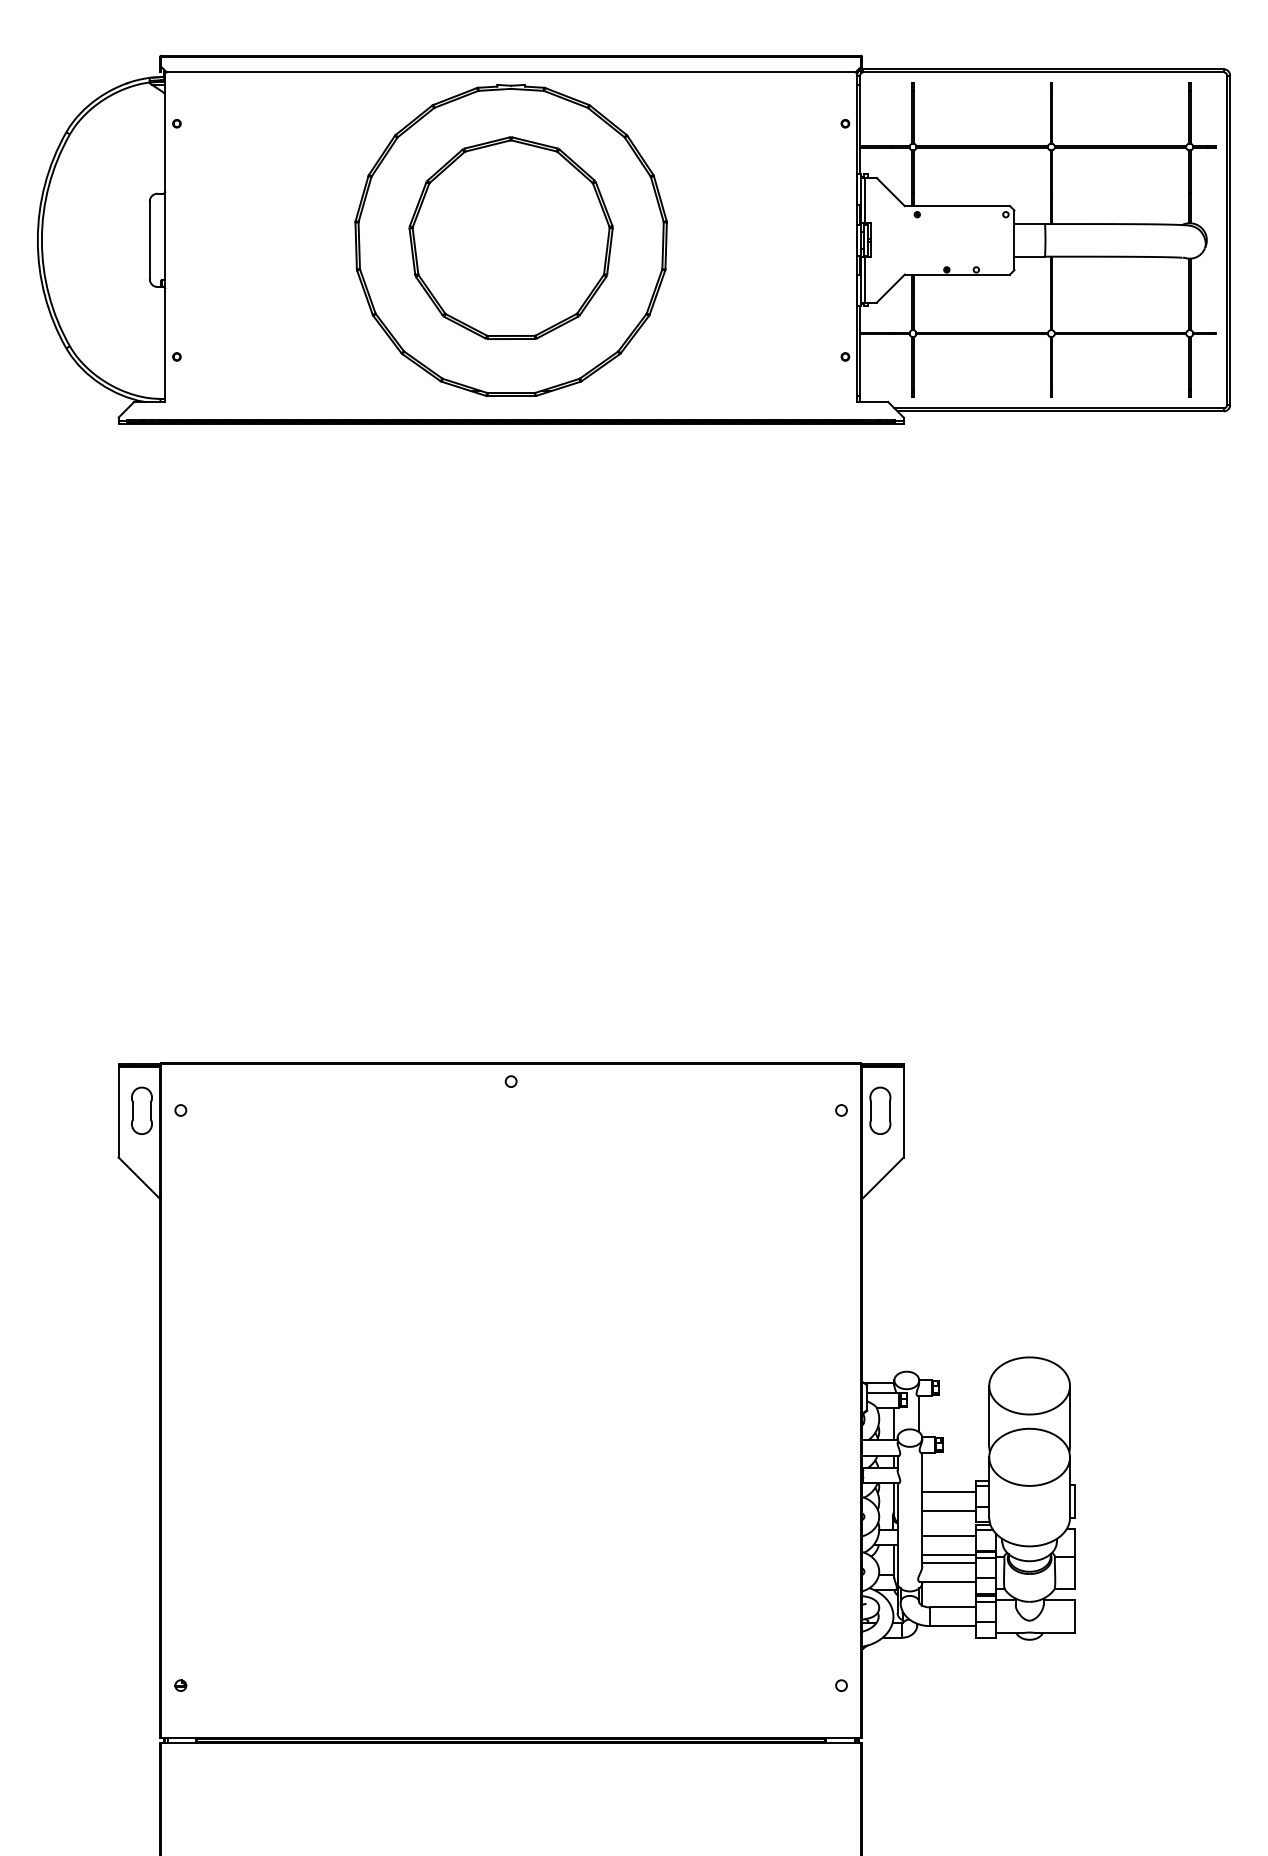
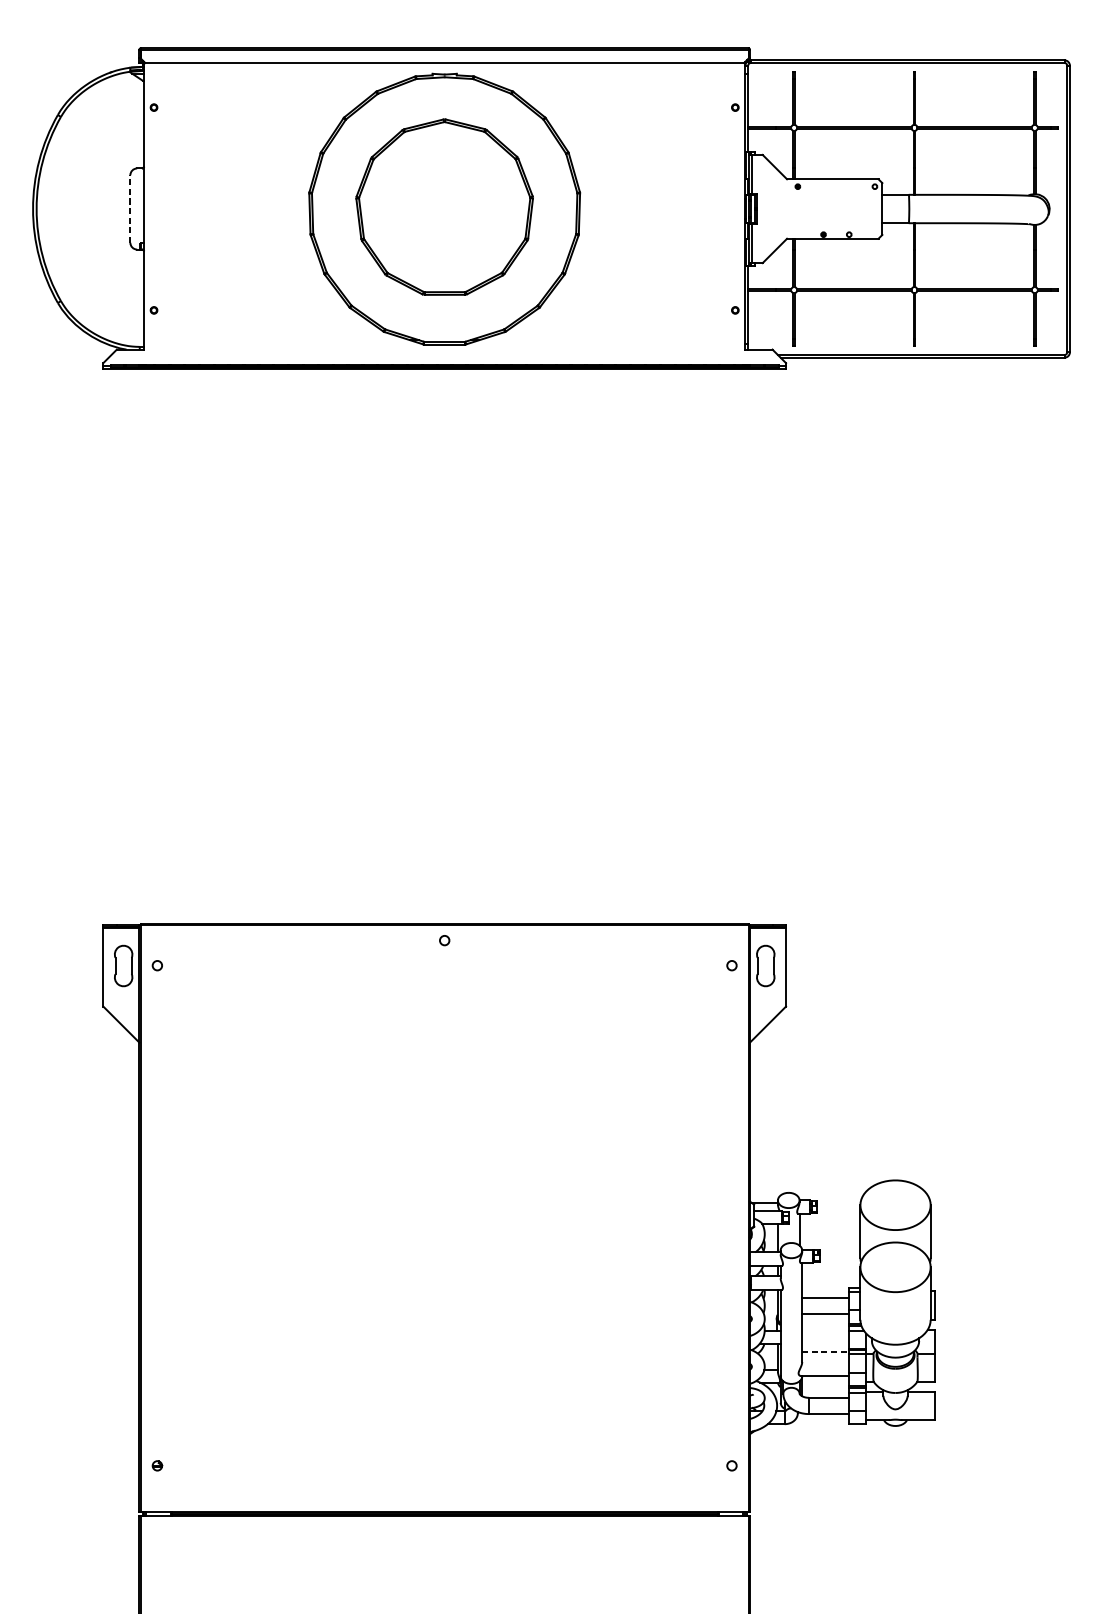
line: (149, 240) -> (130, 209), solid -> dashed
line: (949, 1536) -> (825, 1336), removed
line: (949, 1554) -> (825, 1351), solid -> dashed
line: (949, 1563) -> (825, 1359), removed

